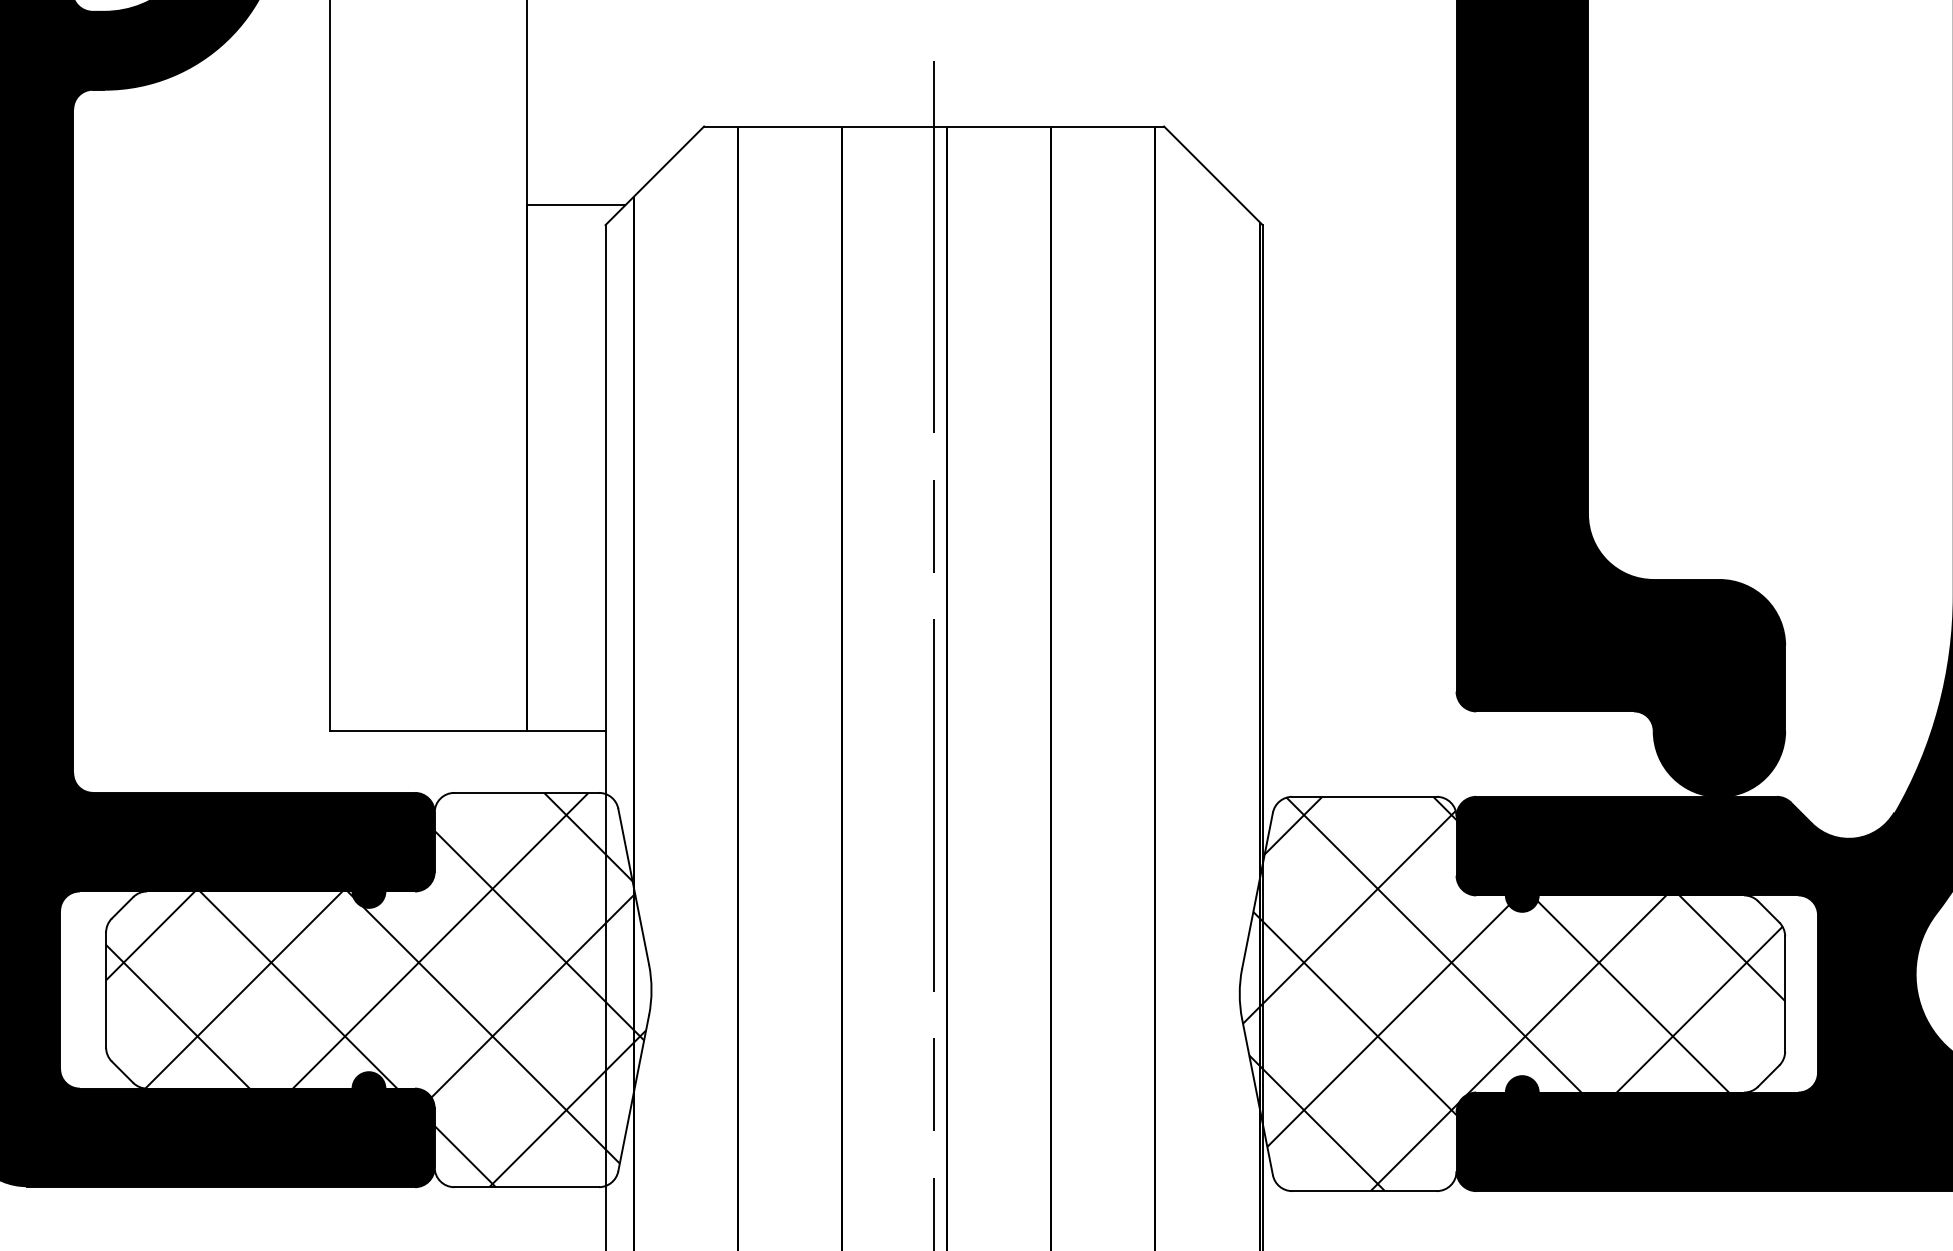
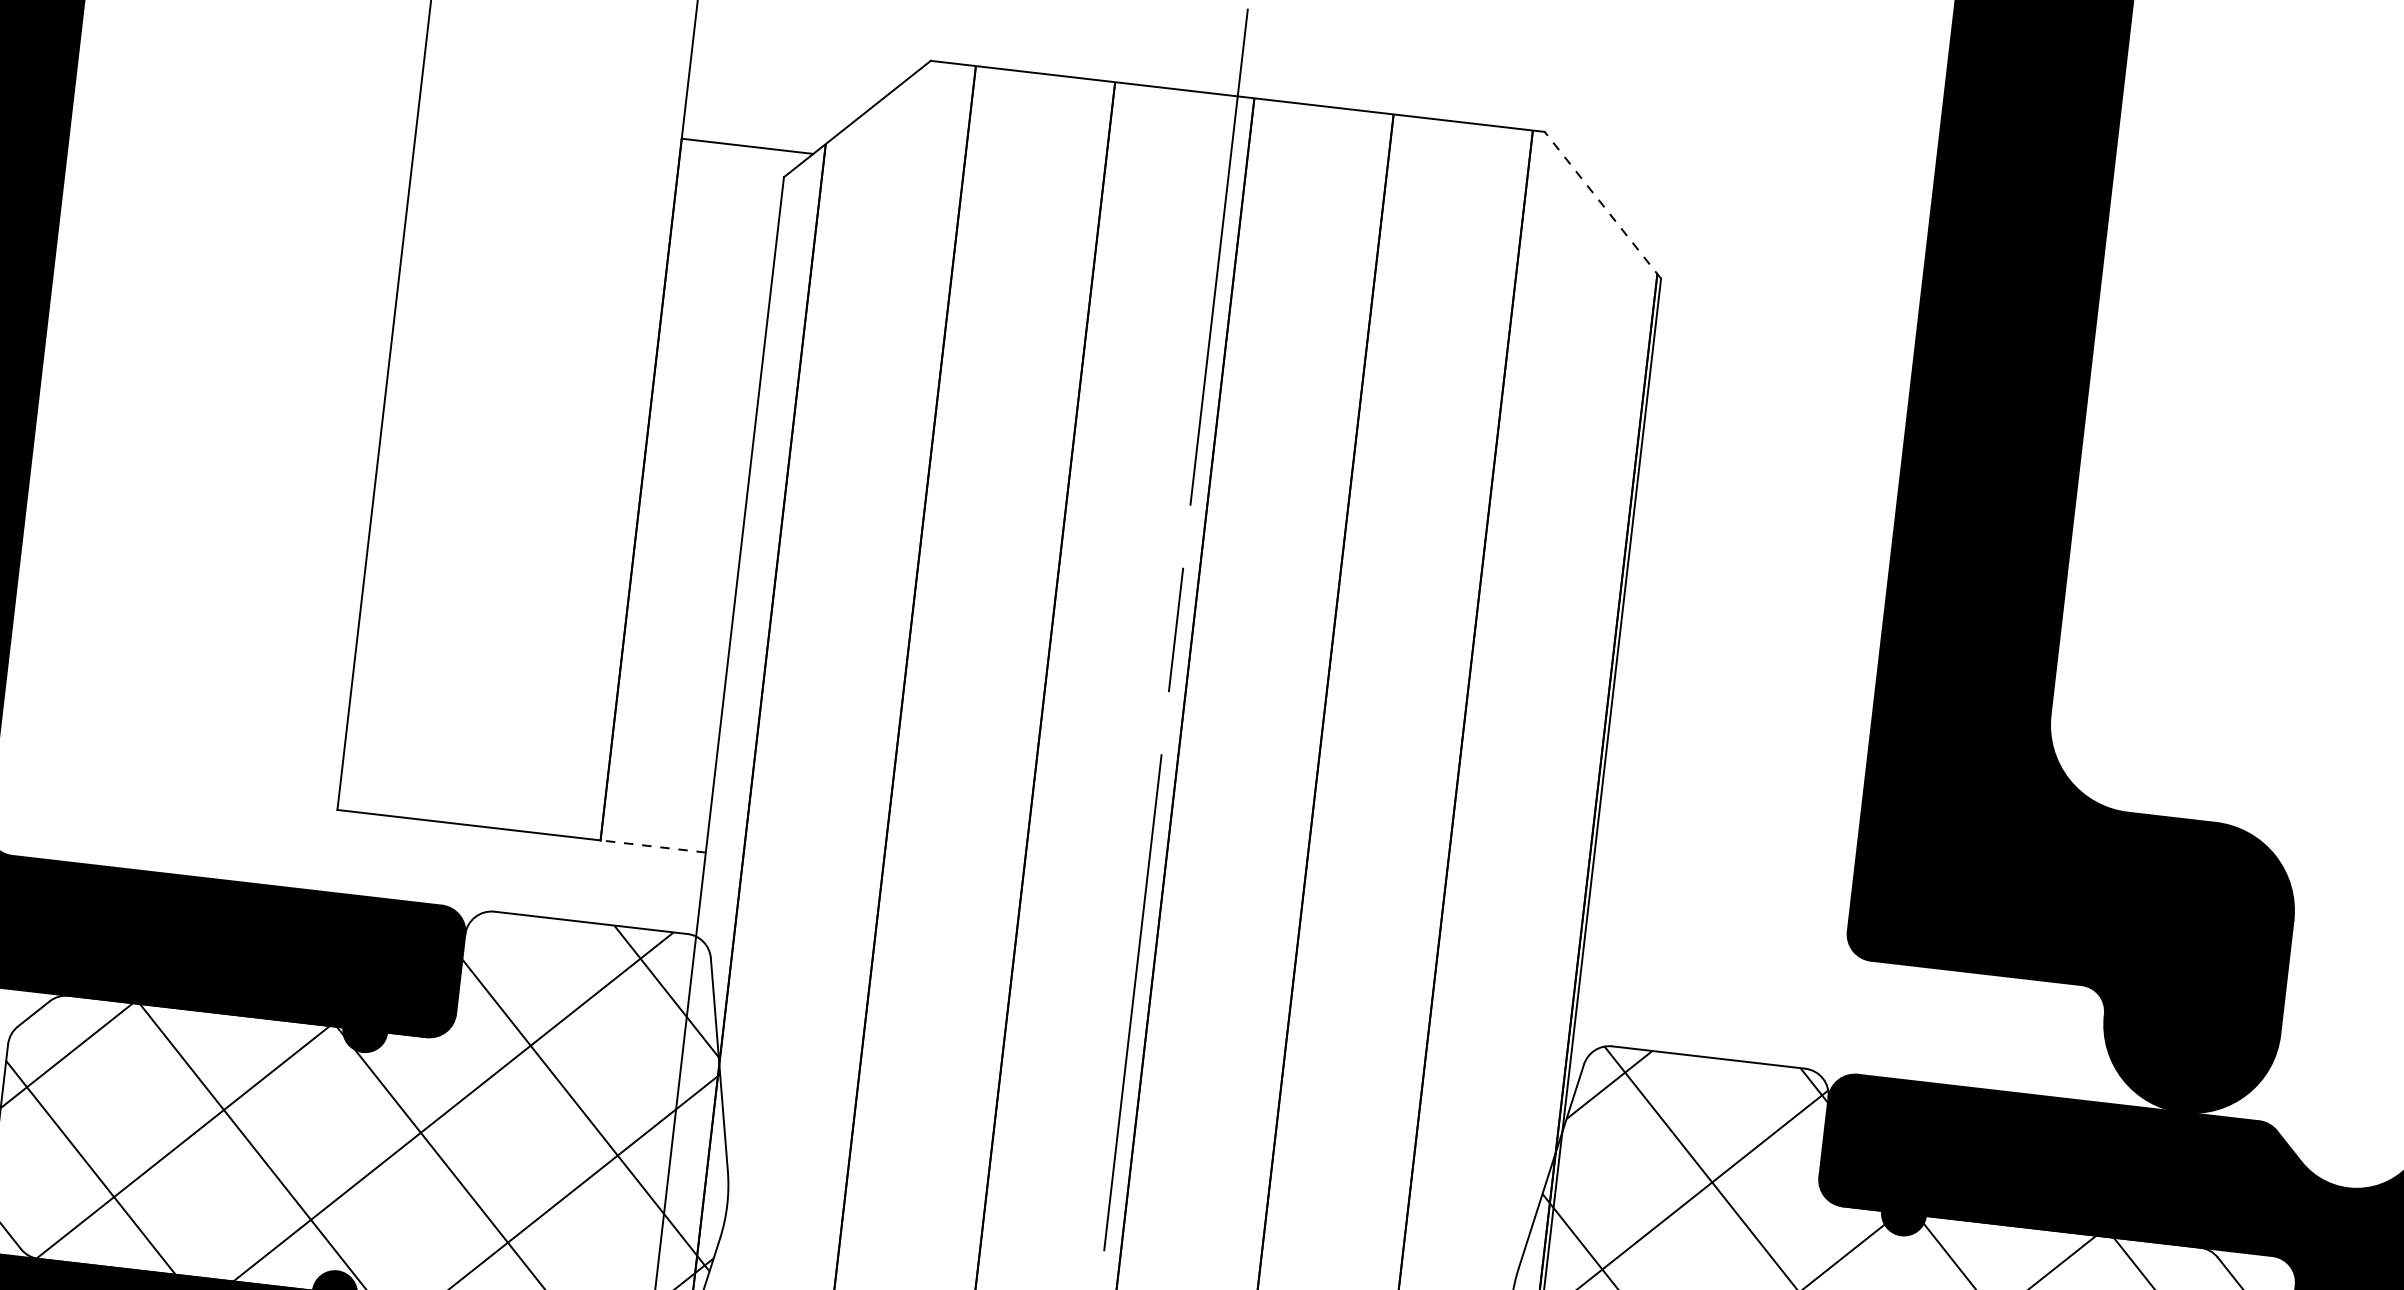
line: (1213, 175) -> (1603, 204), solid -> dashed
line: (565, 731) -> (652, 846), solid -> dashed

